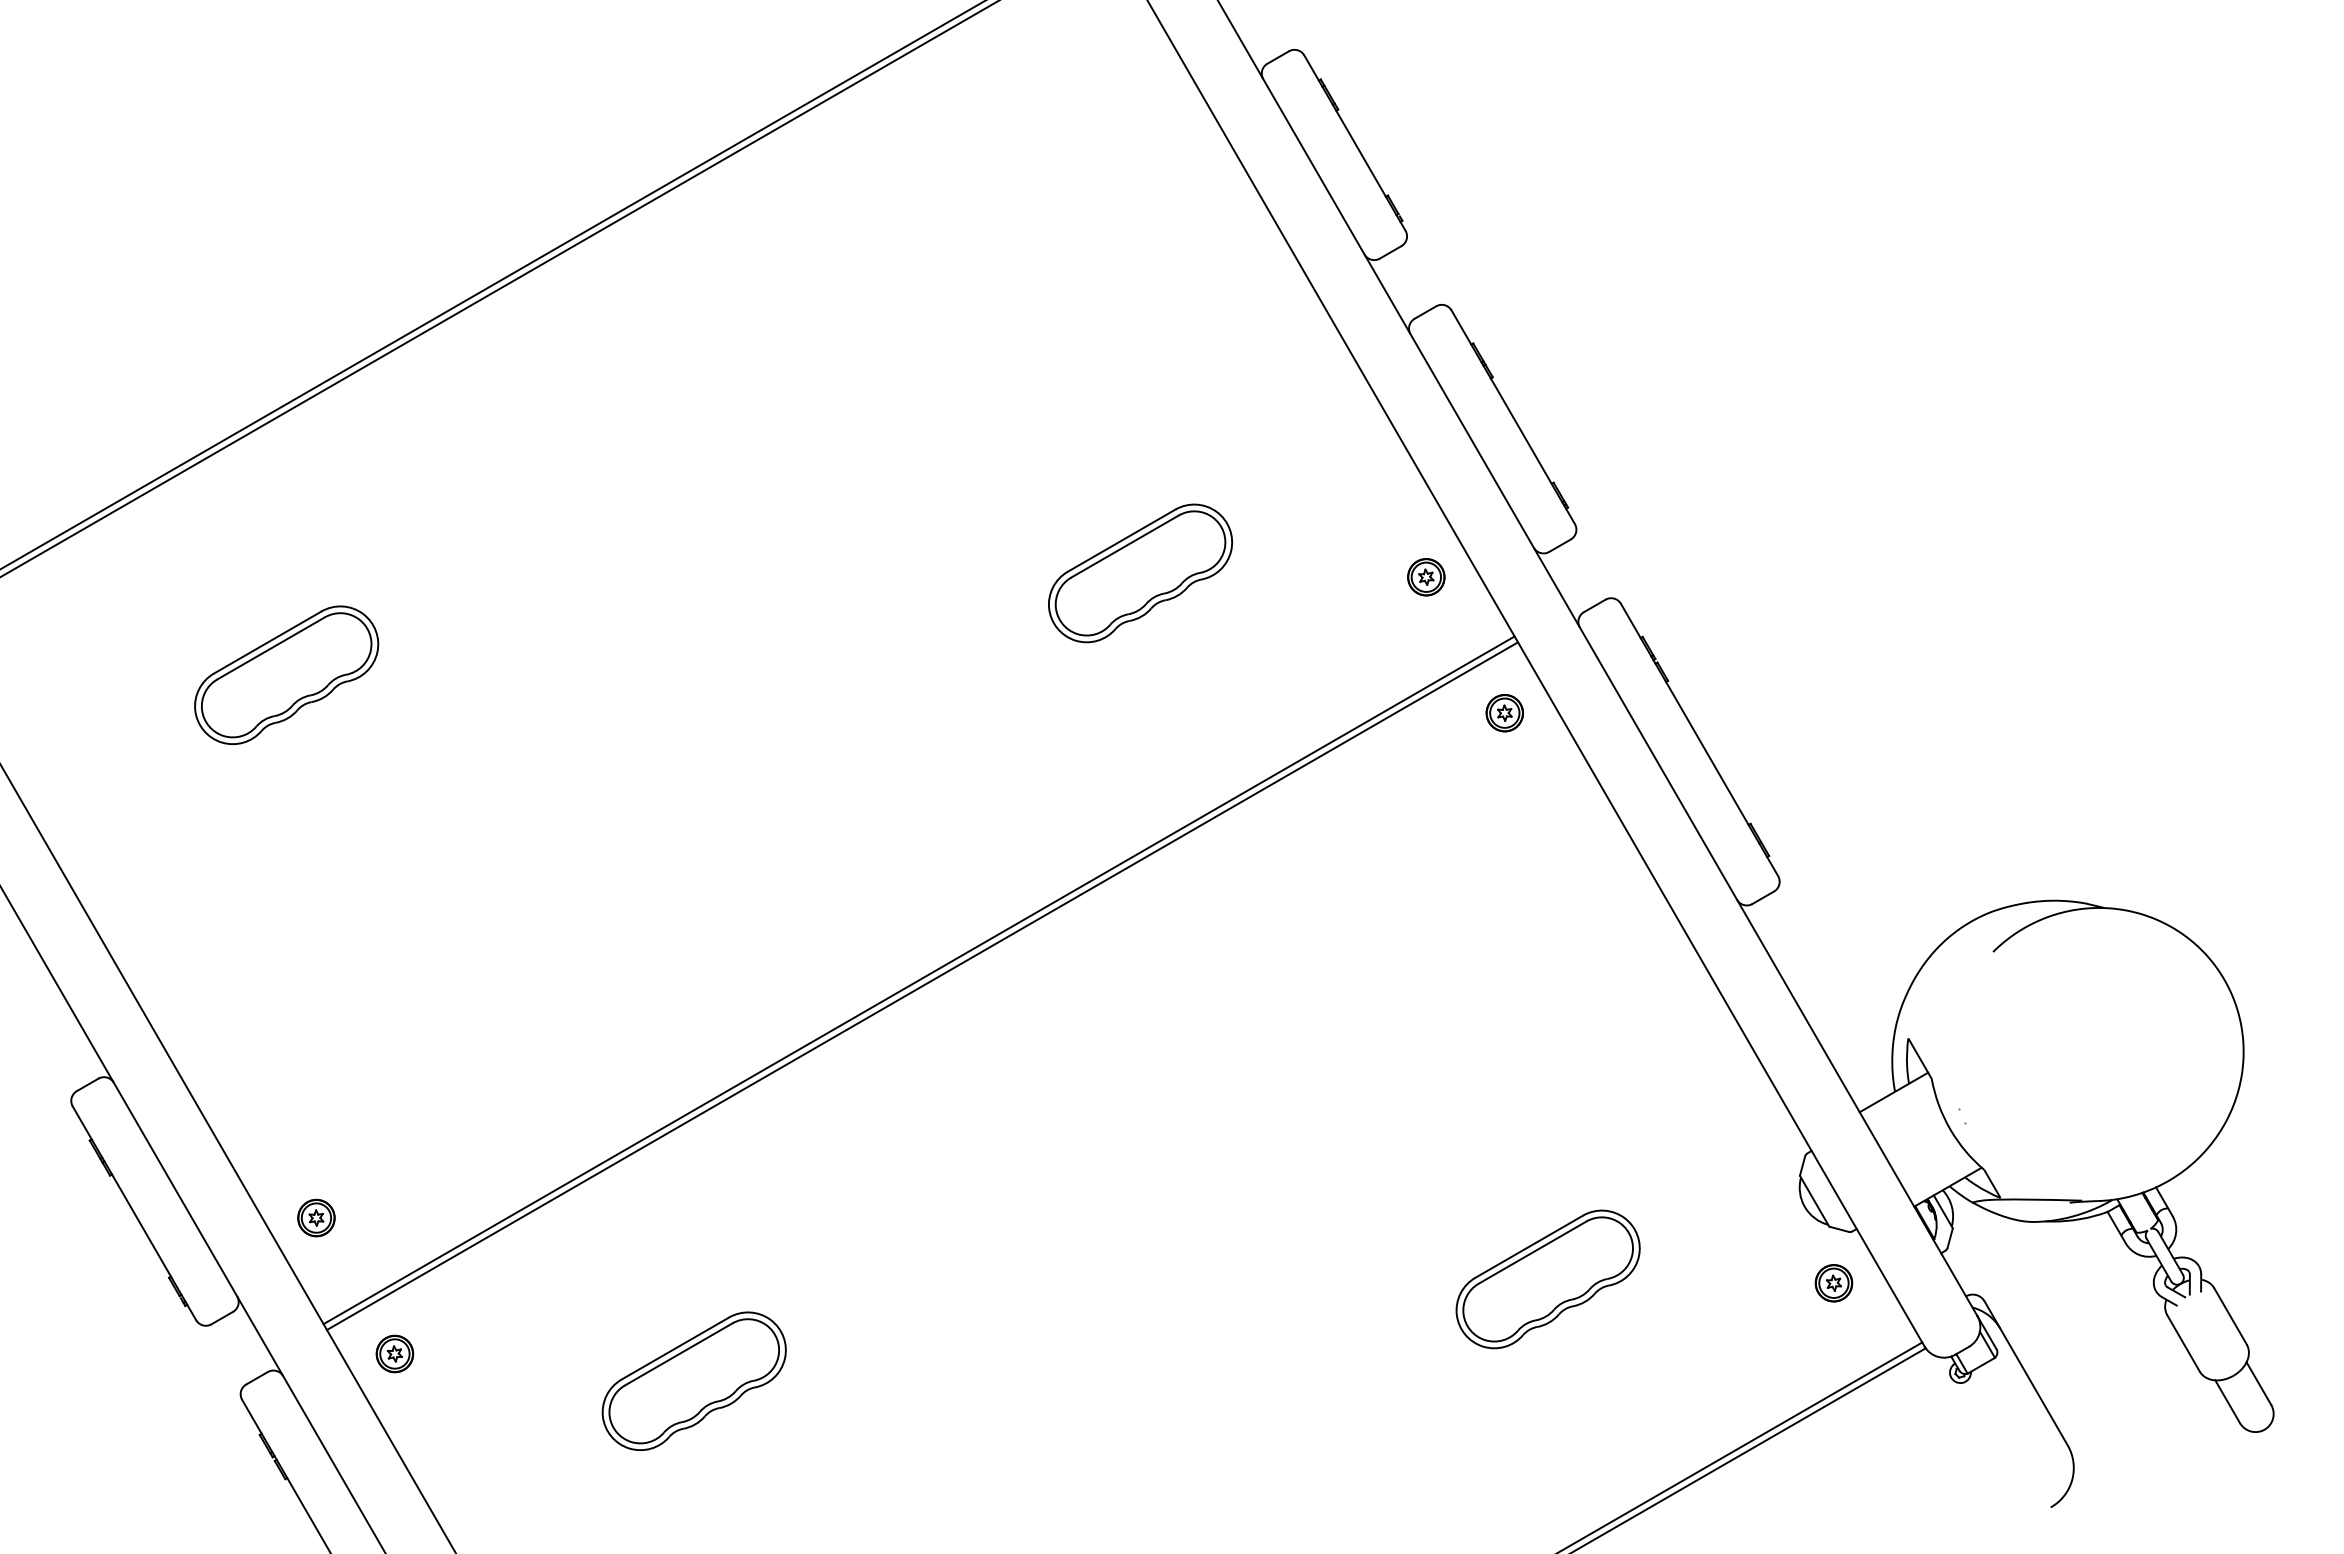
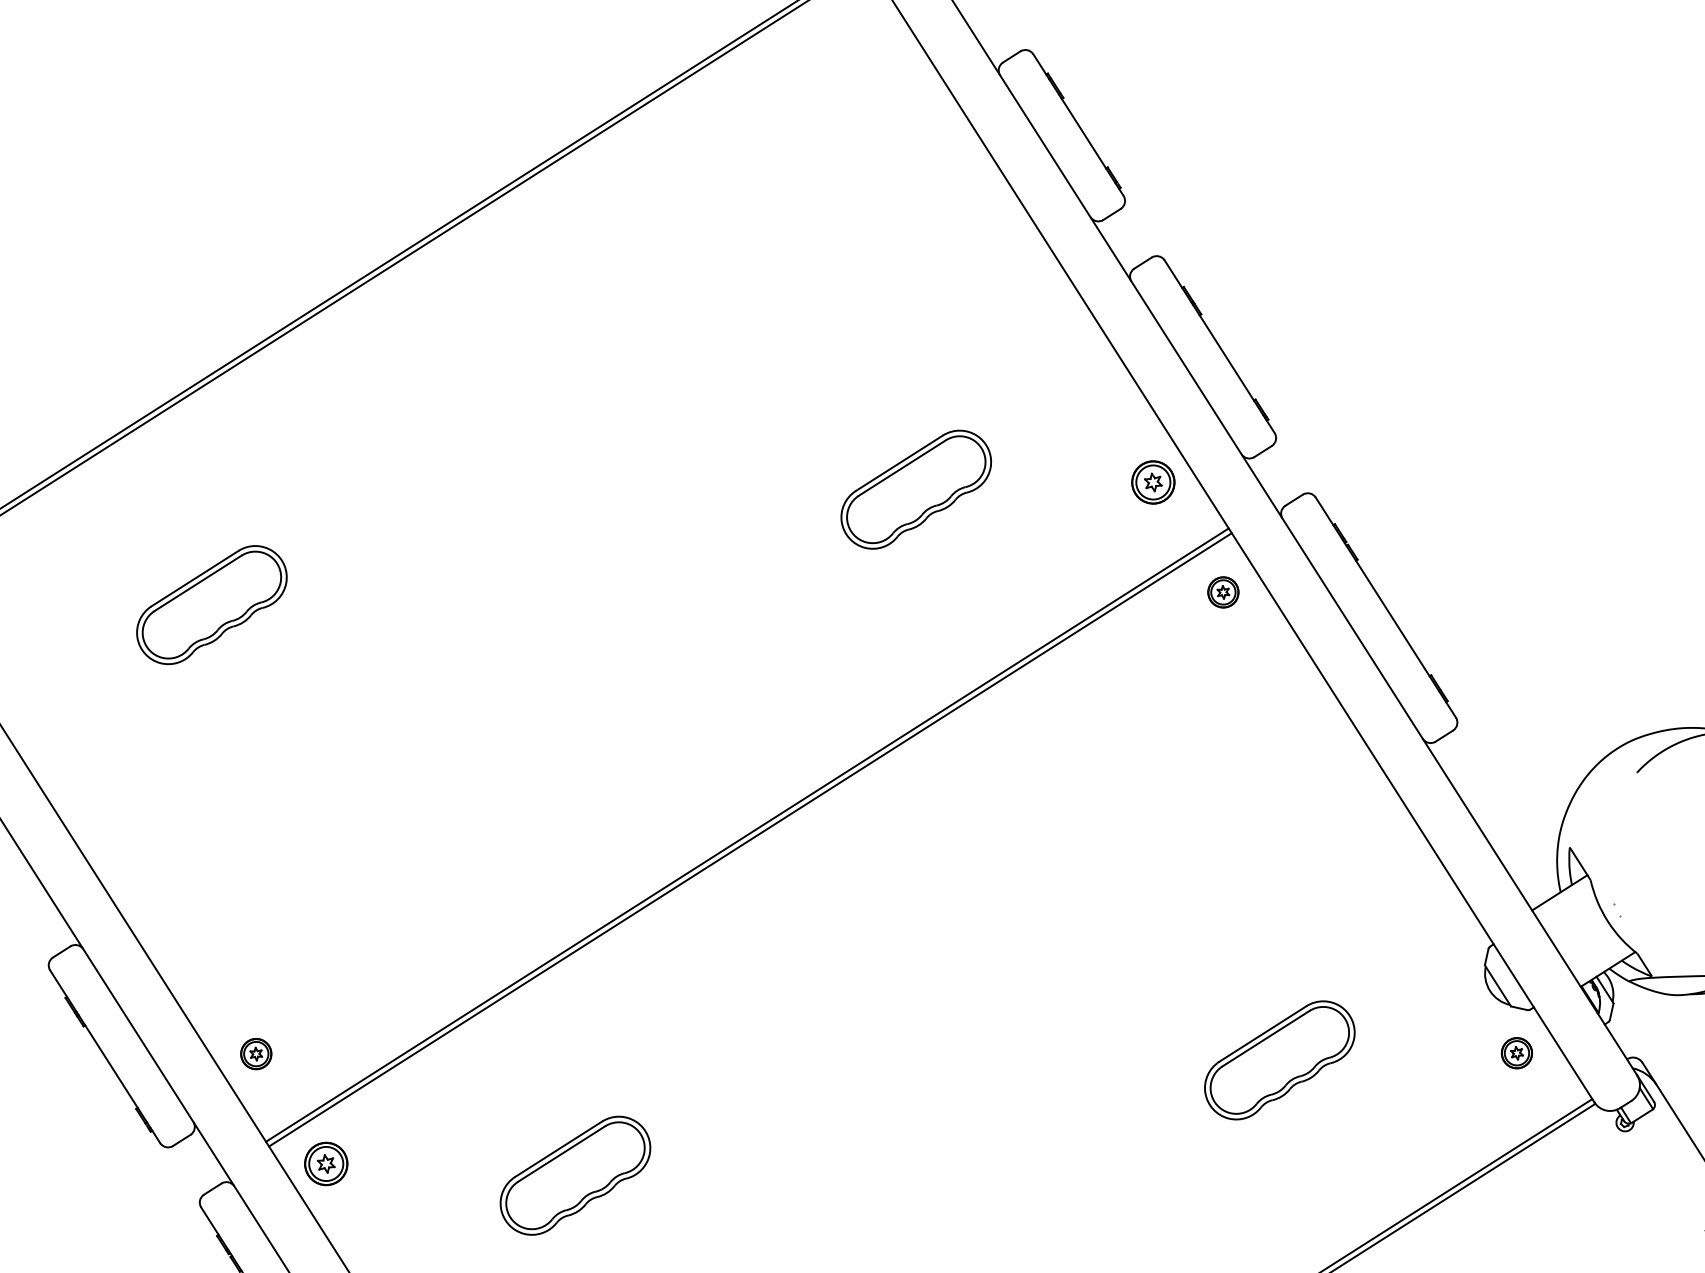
part: (1426, 577) -> (1153, 482), size x1.4
part: (394, 1353) -> (325, 1163), size x1.4

